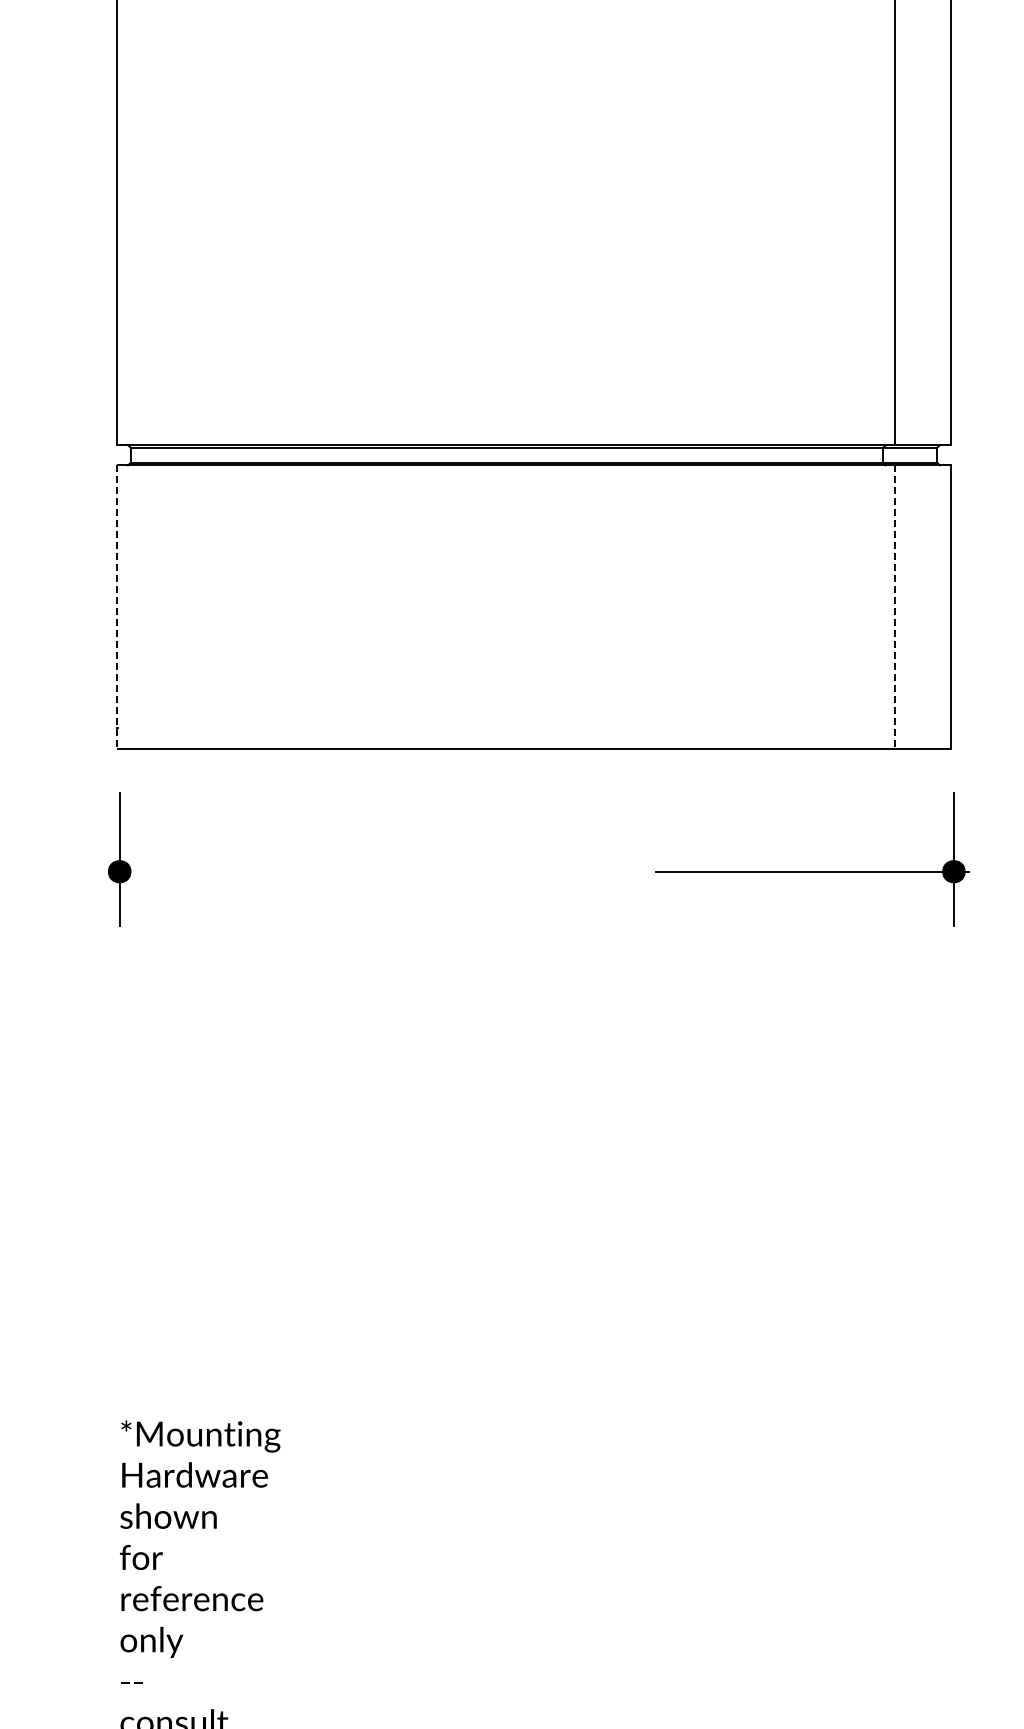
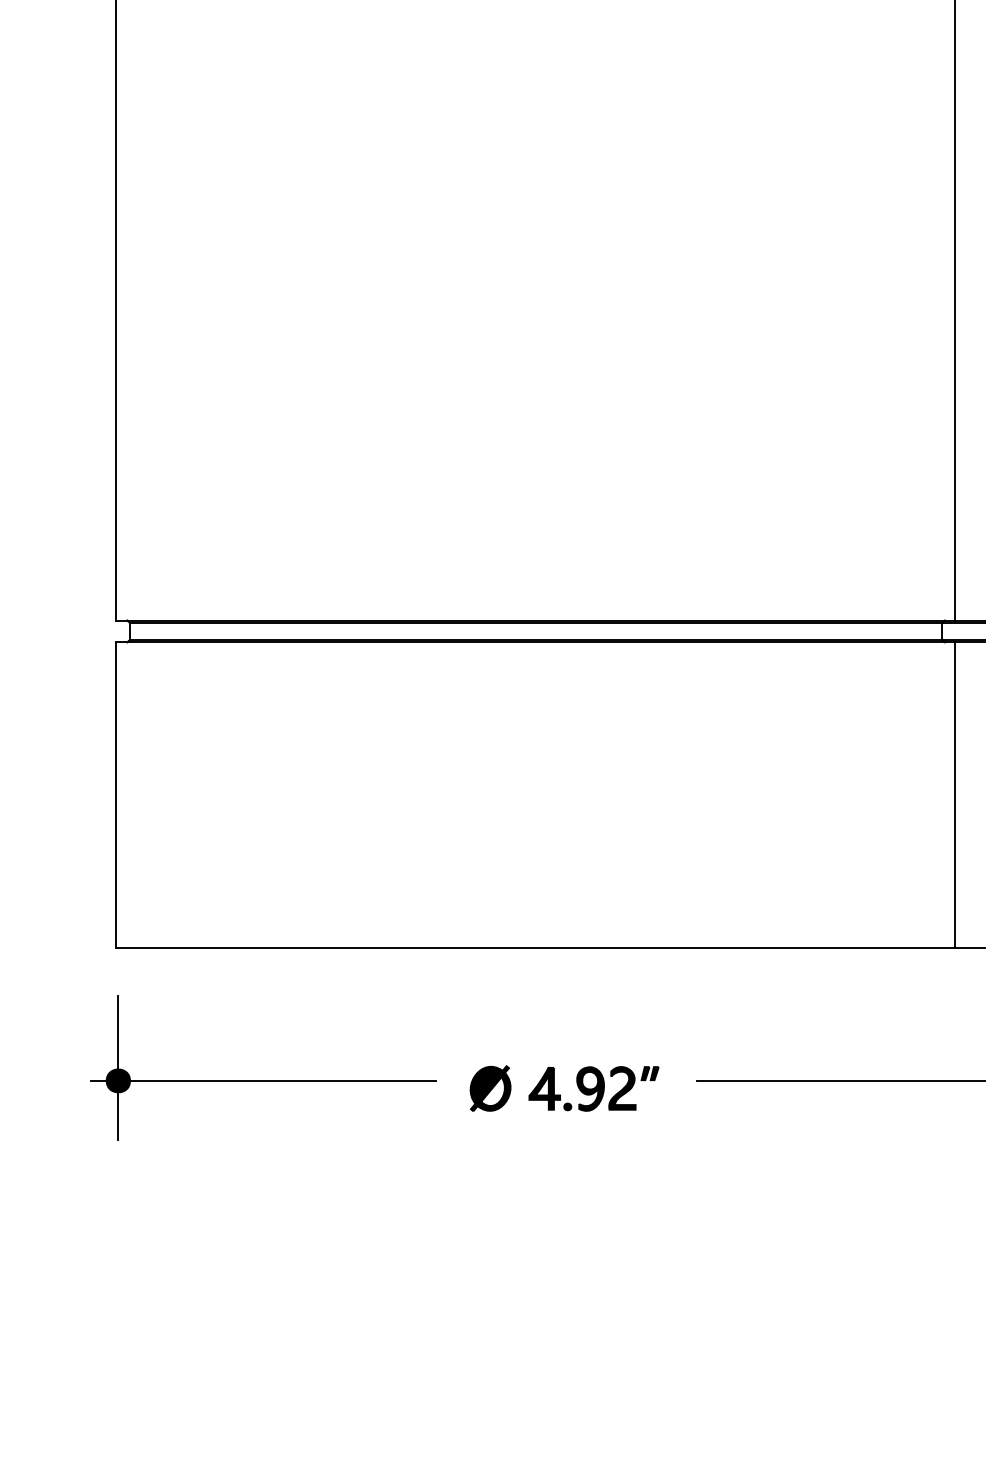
line: (117, 607) -> (115, 795), dashed -> solid
line: (894, 607) -> (954, 795), dashed -> solid
line: (254, 871) -> (263, 1080), added
part: (529, 884) -> (560, 1094), added

